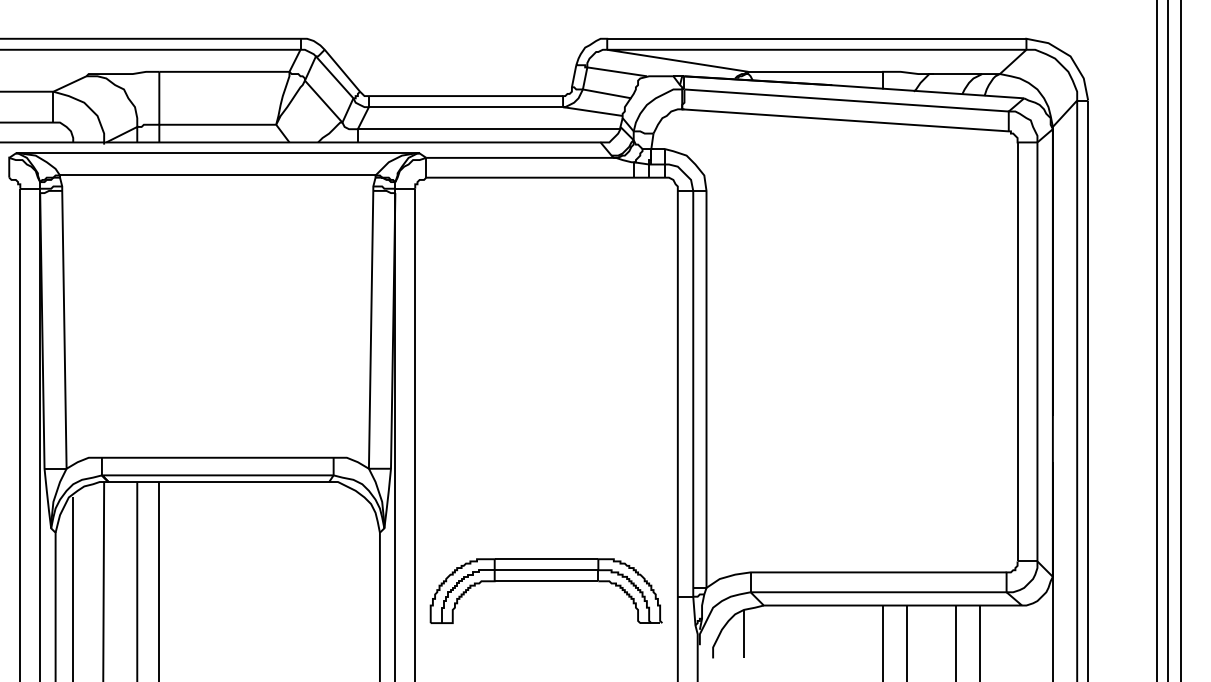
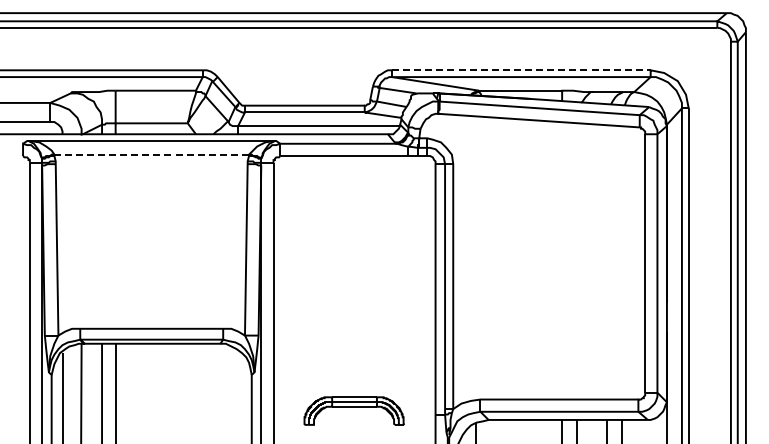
line: (817, 39) -> (521, 70), solid -> dashed
line: (217, 175) -> (151, 154), solid -> dashed
part: (546, 590) -> (354, 410), size x0.7

